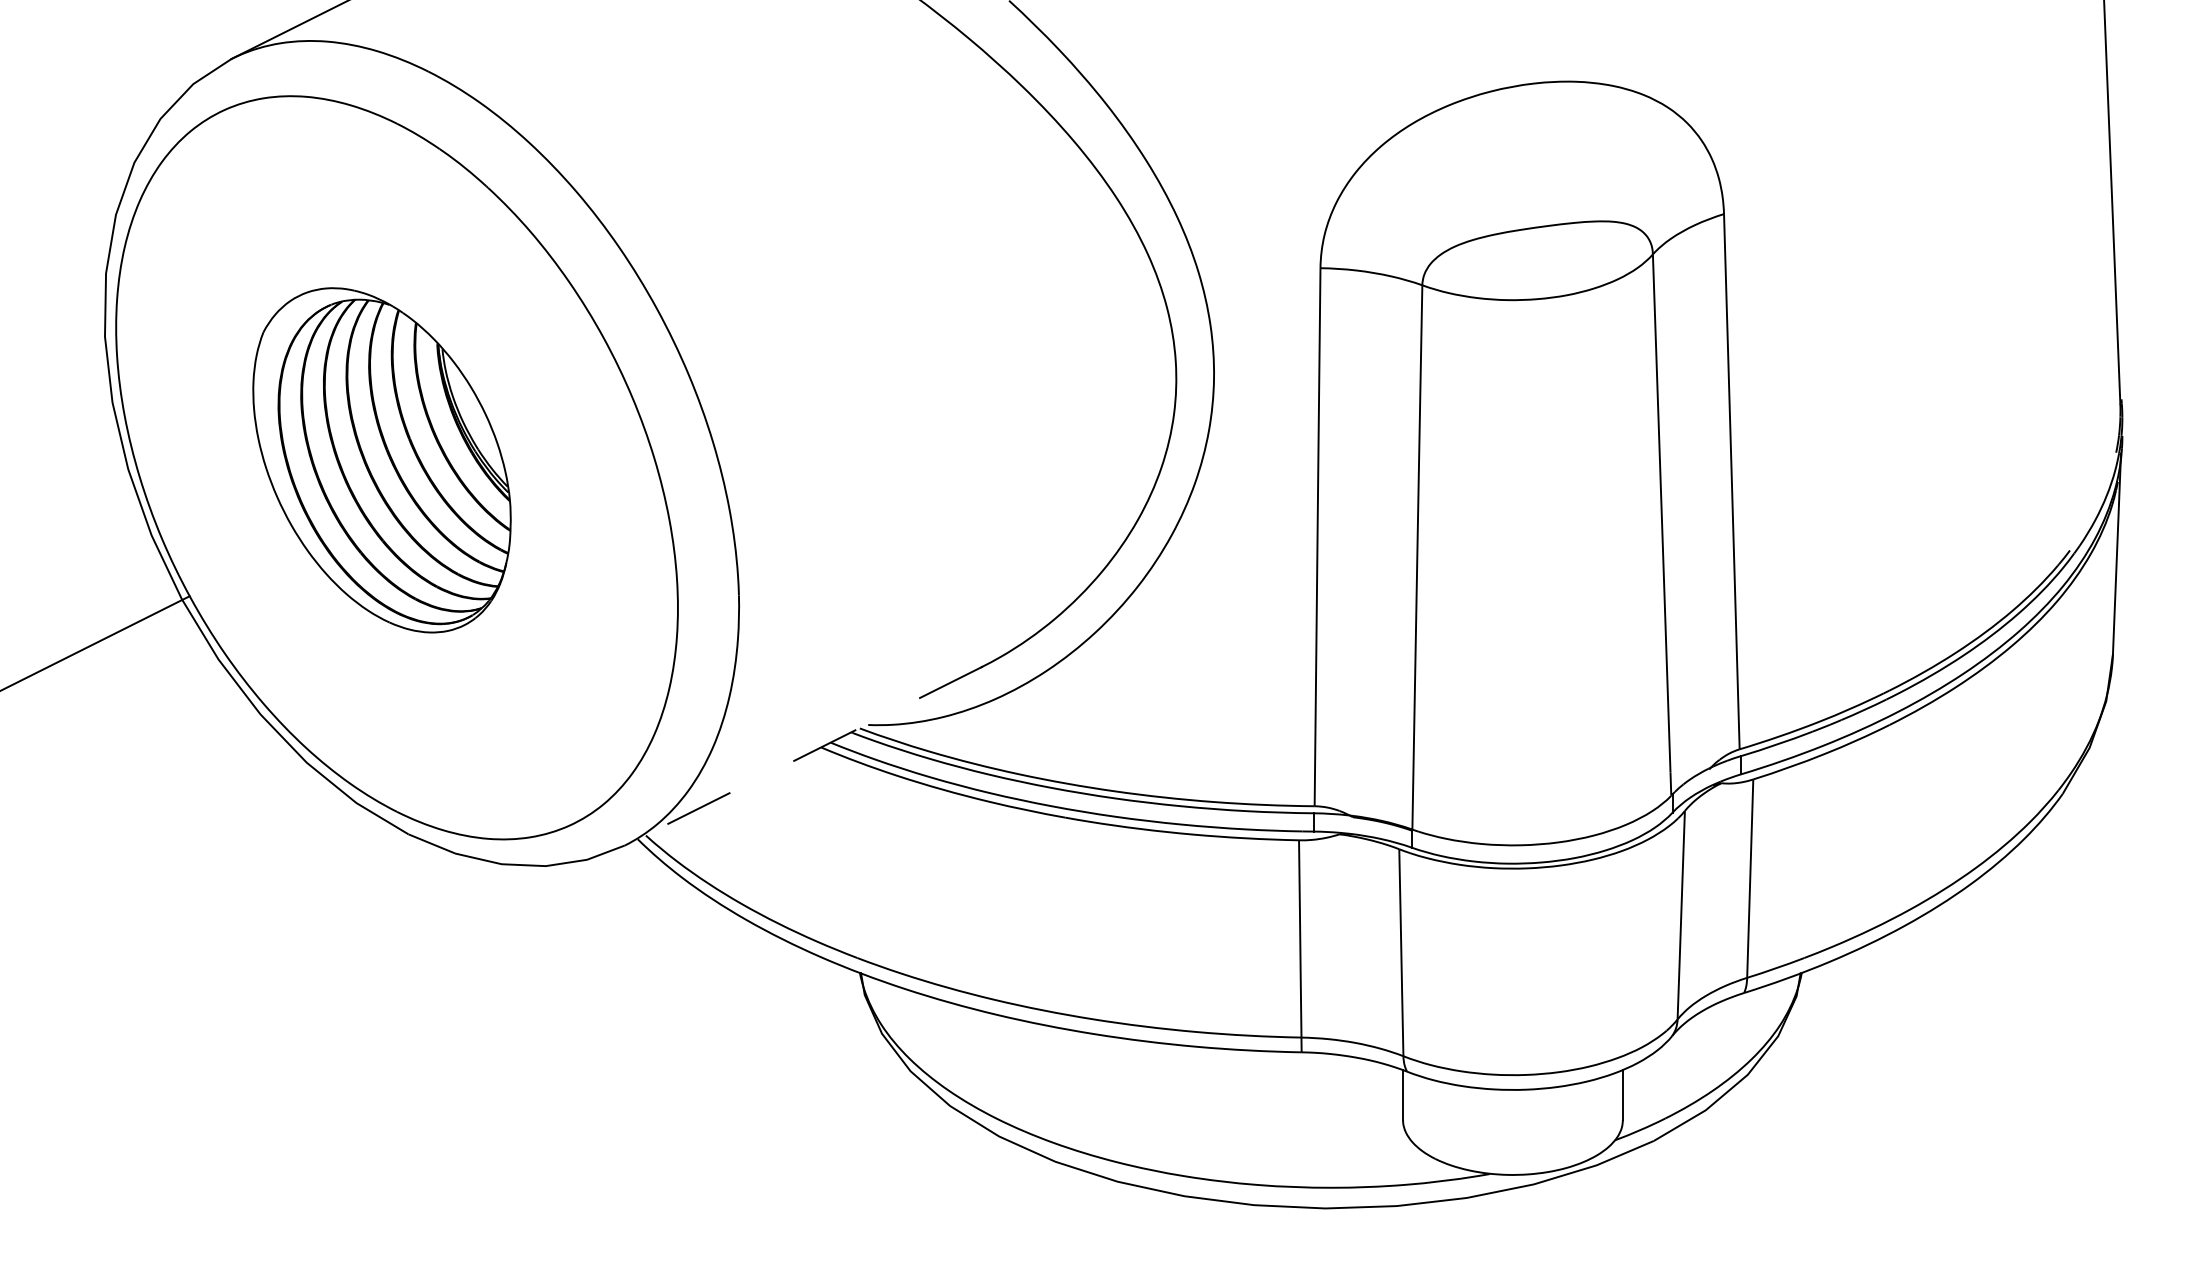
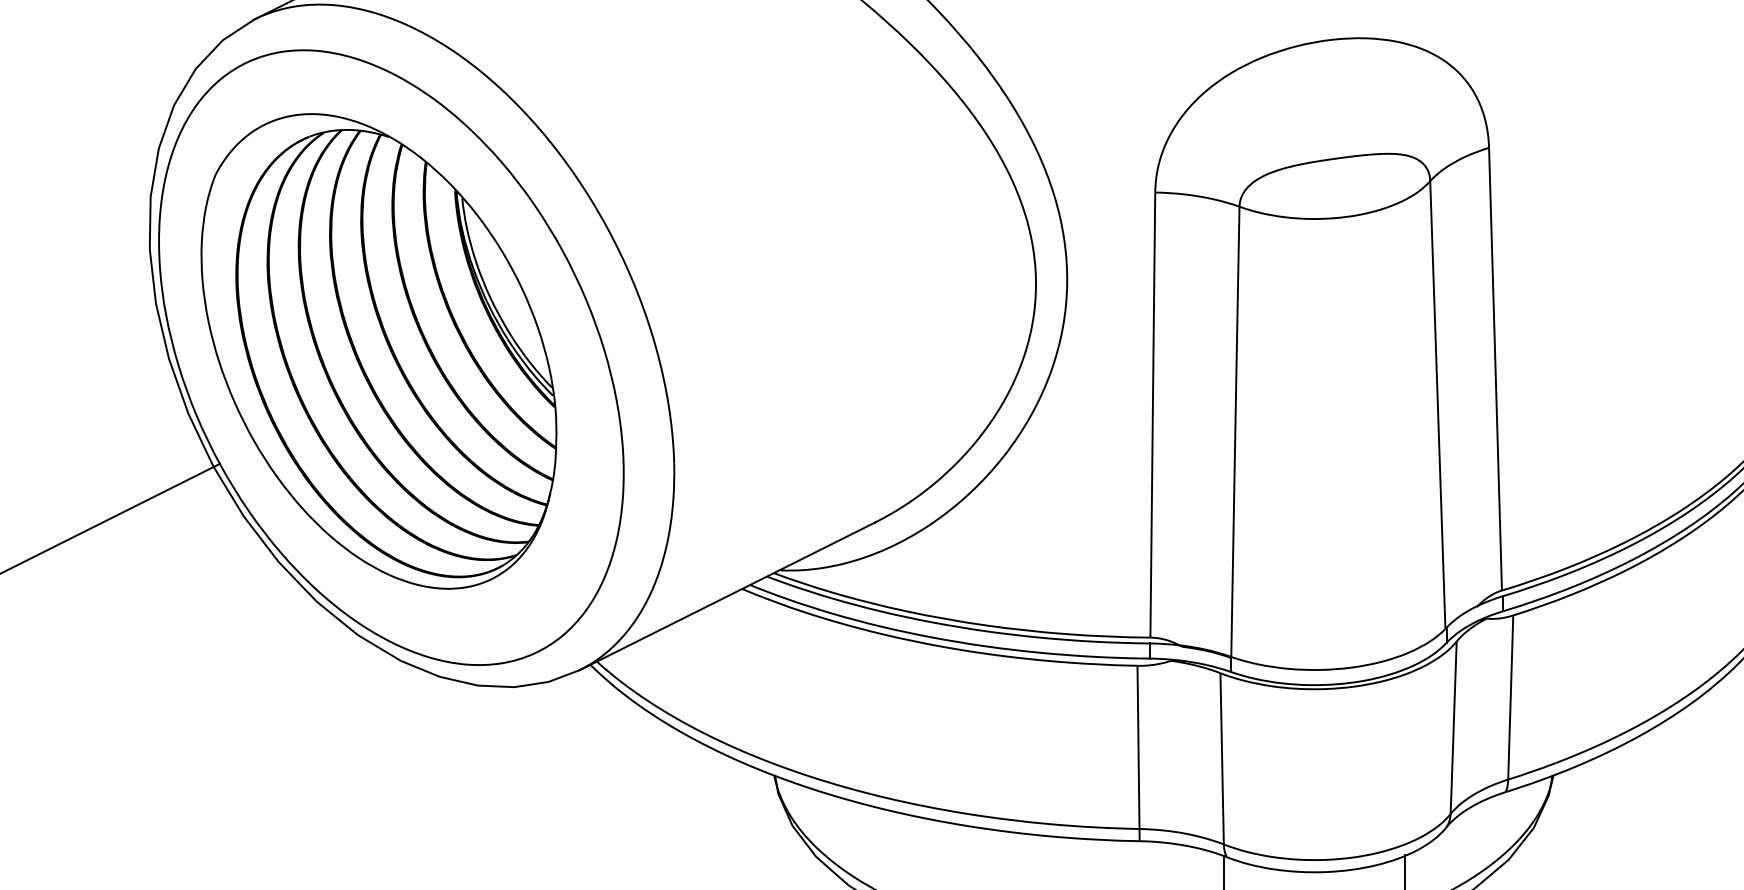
part: (381, 460) -> (378, 351), size x1.67
line: (803, 756) -> (727, 596), dashed -> solid

